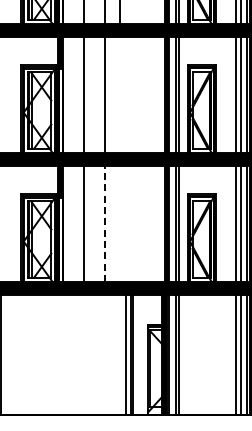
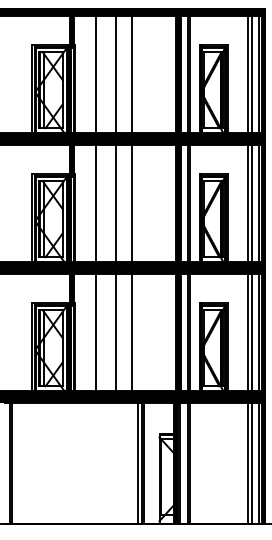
line: (120, 94) -> (131, 203), added
line: (105, 222) -> (116, 331), dashed -> solid
line: (120, 223) -> (131, 332), added

